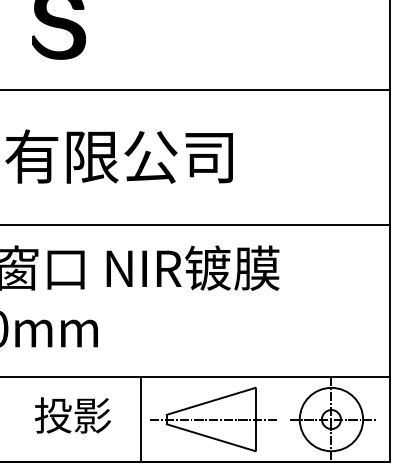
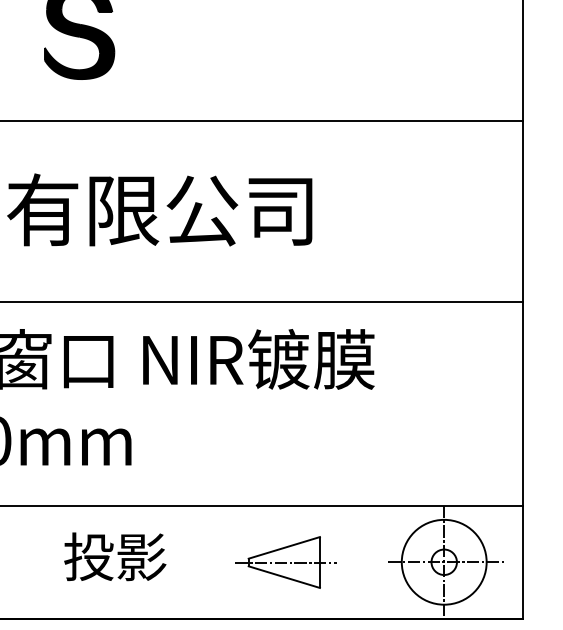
text: (72, 415) -> (114, 556), moved
line: (141, 419) -> (189, 562), removed
part: (213, 419) -> (286, 562), size x0.6

